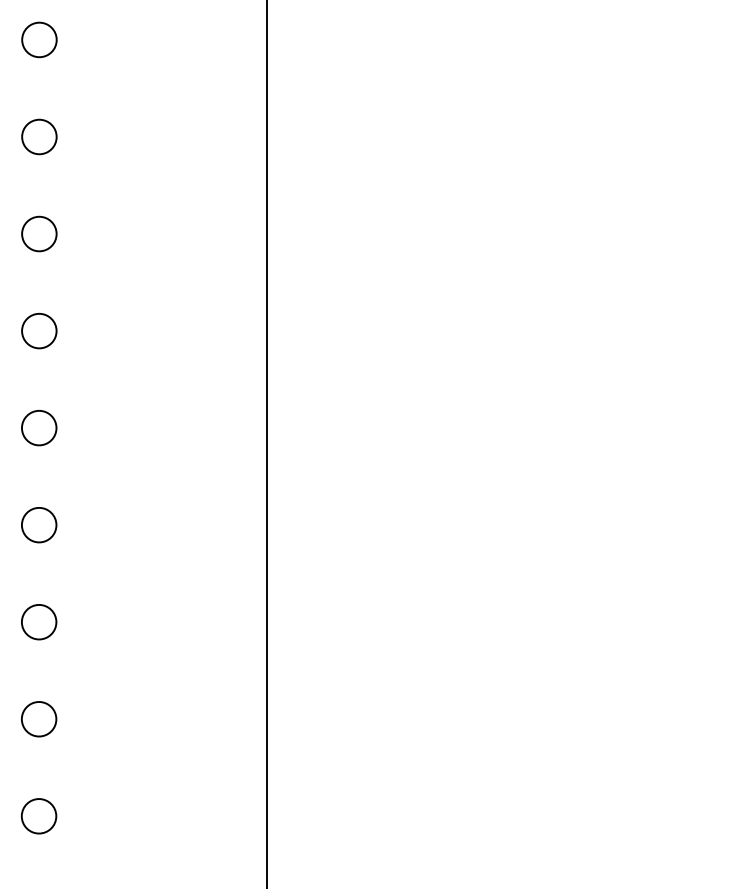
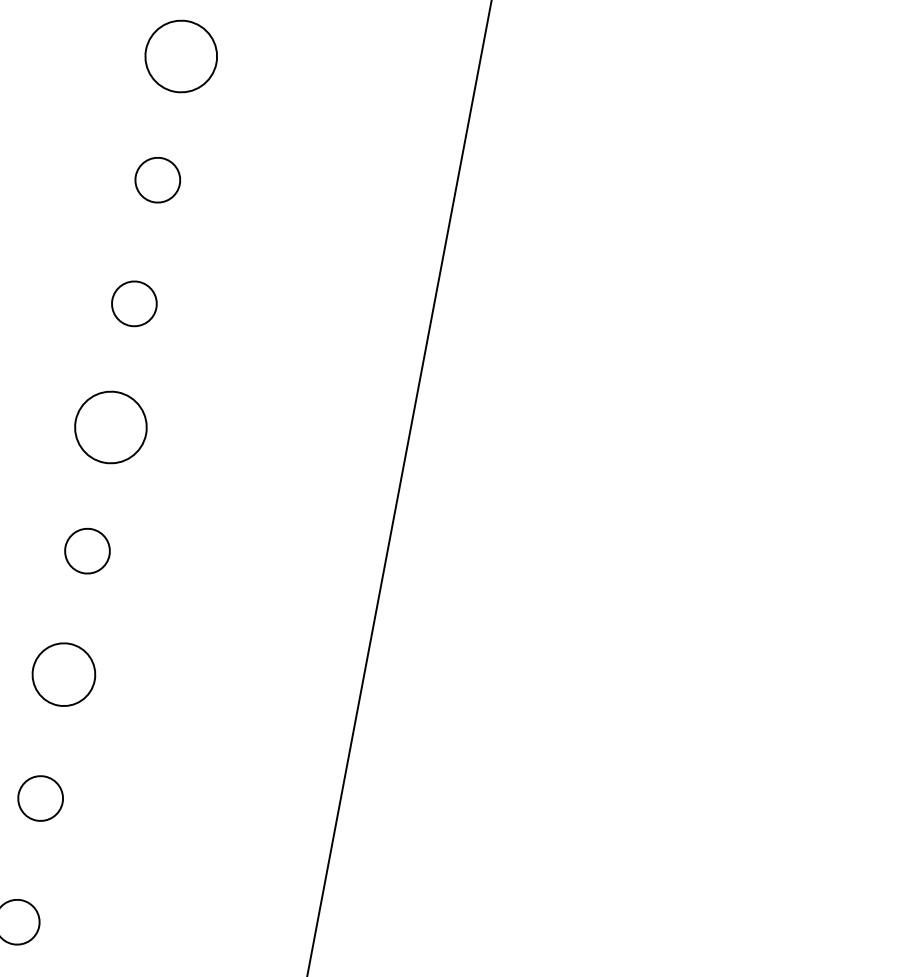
circle: (39, 136) -> (181, 55), size x1.6
circle: (38, 427) -> (110, 426), size x1.6
circle: (39, 622) -> (64, 675), size x1.4

